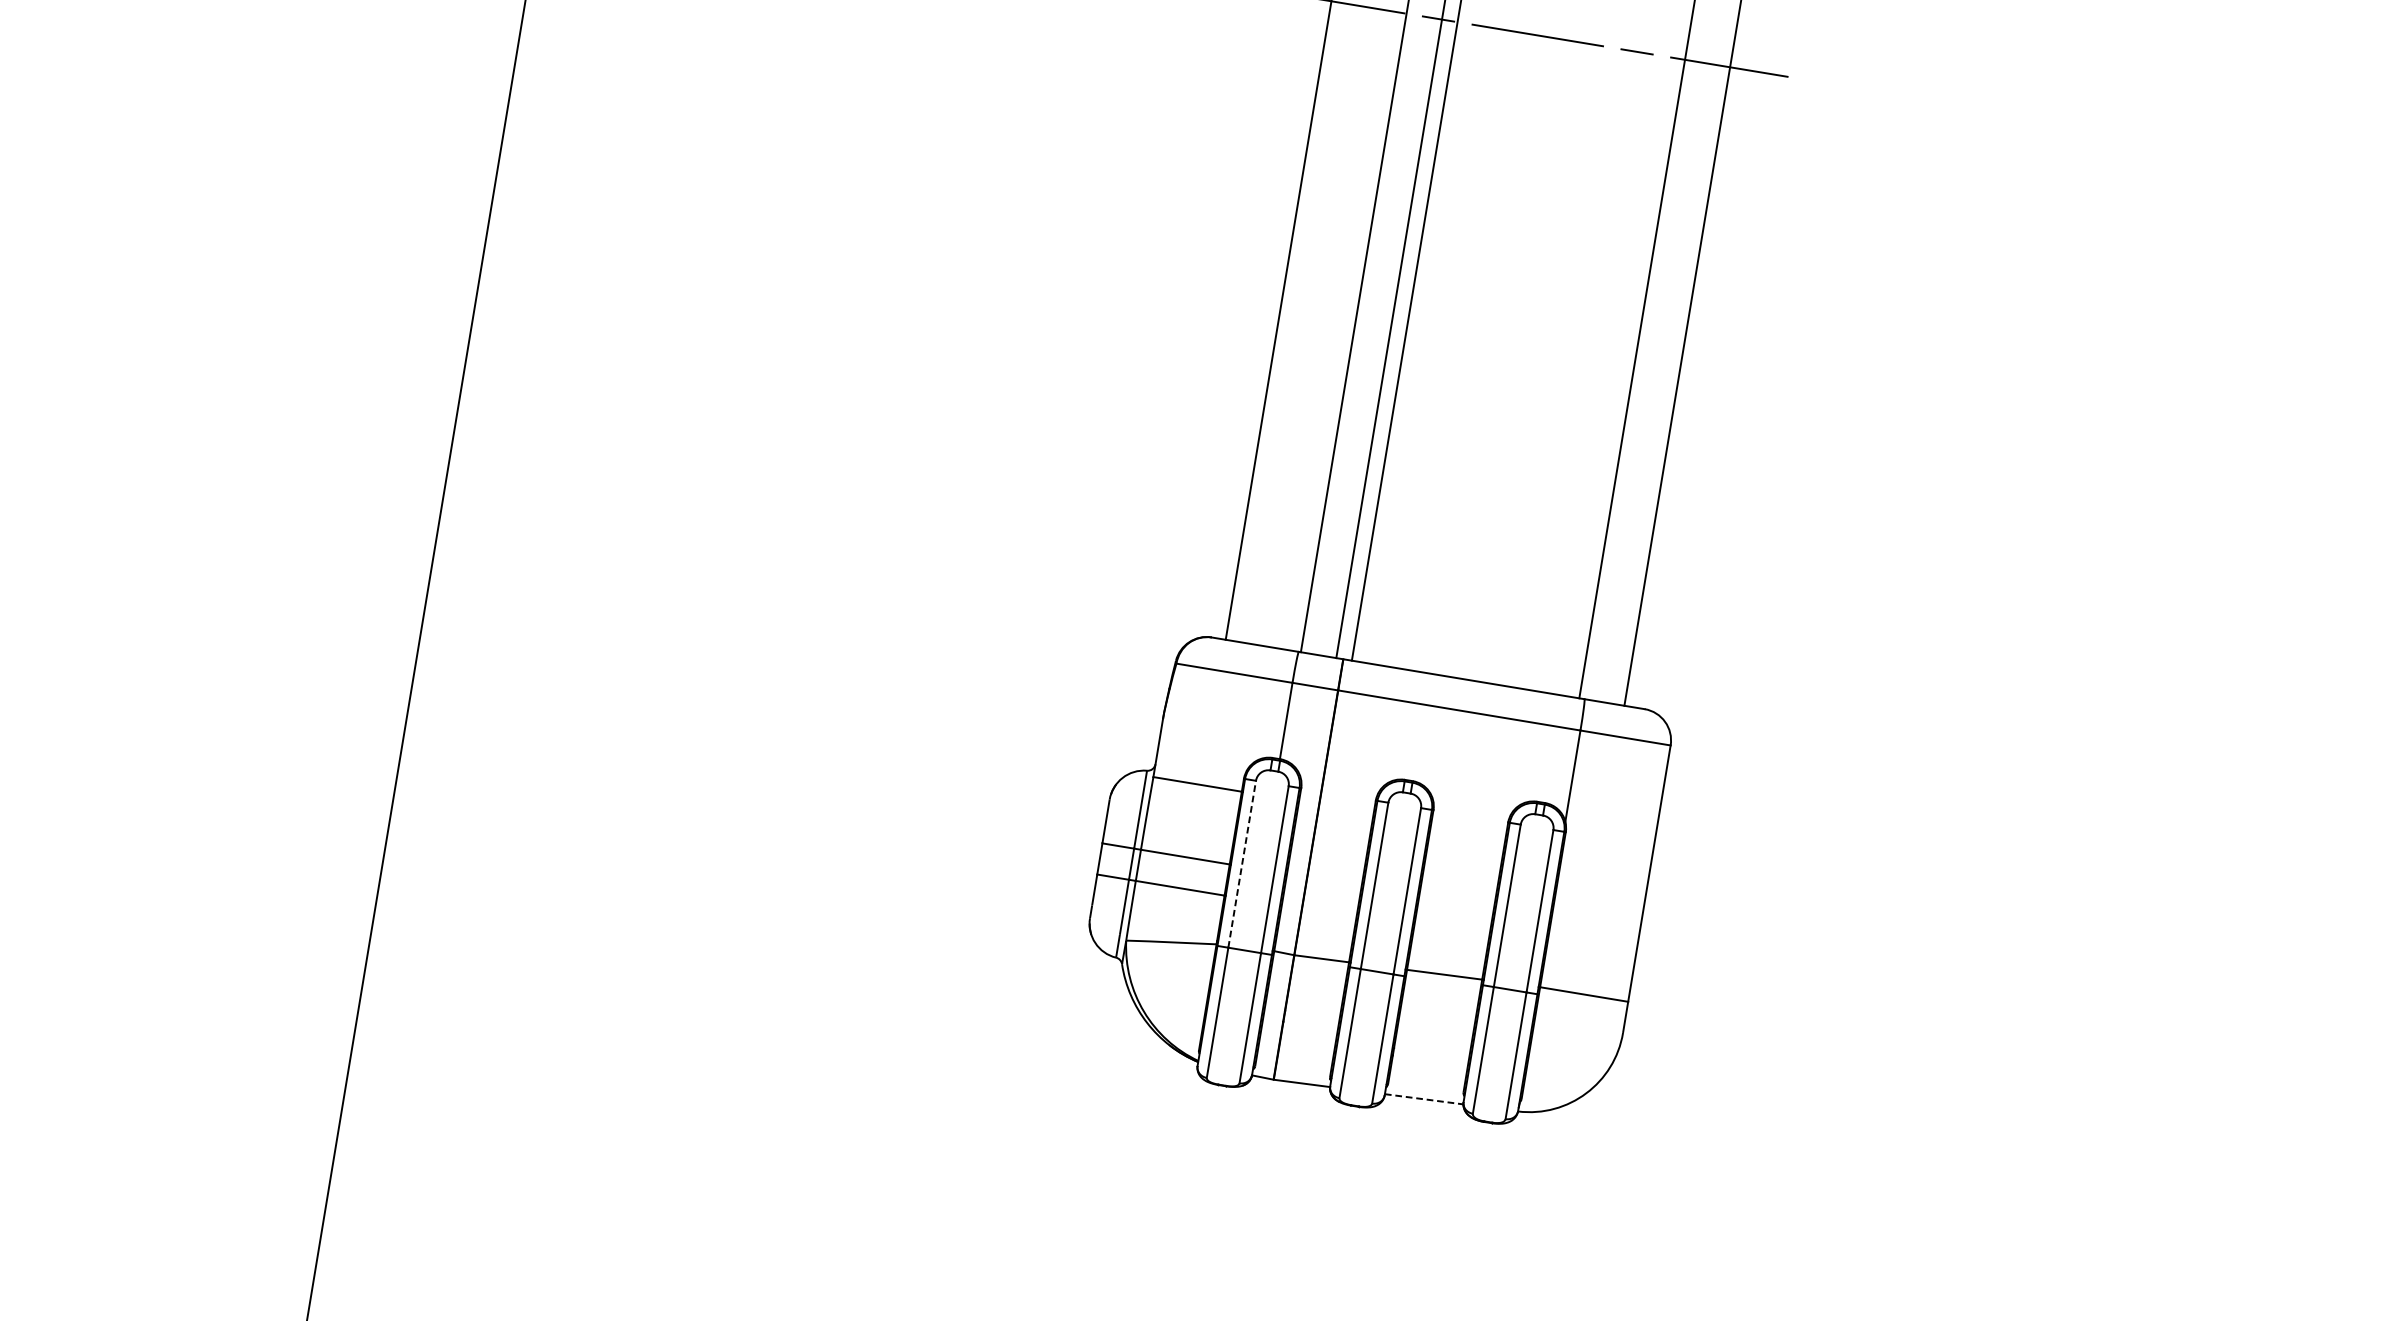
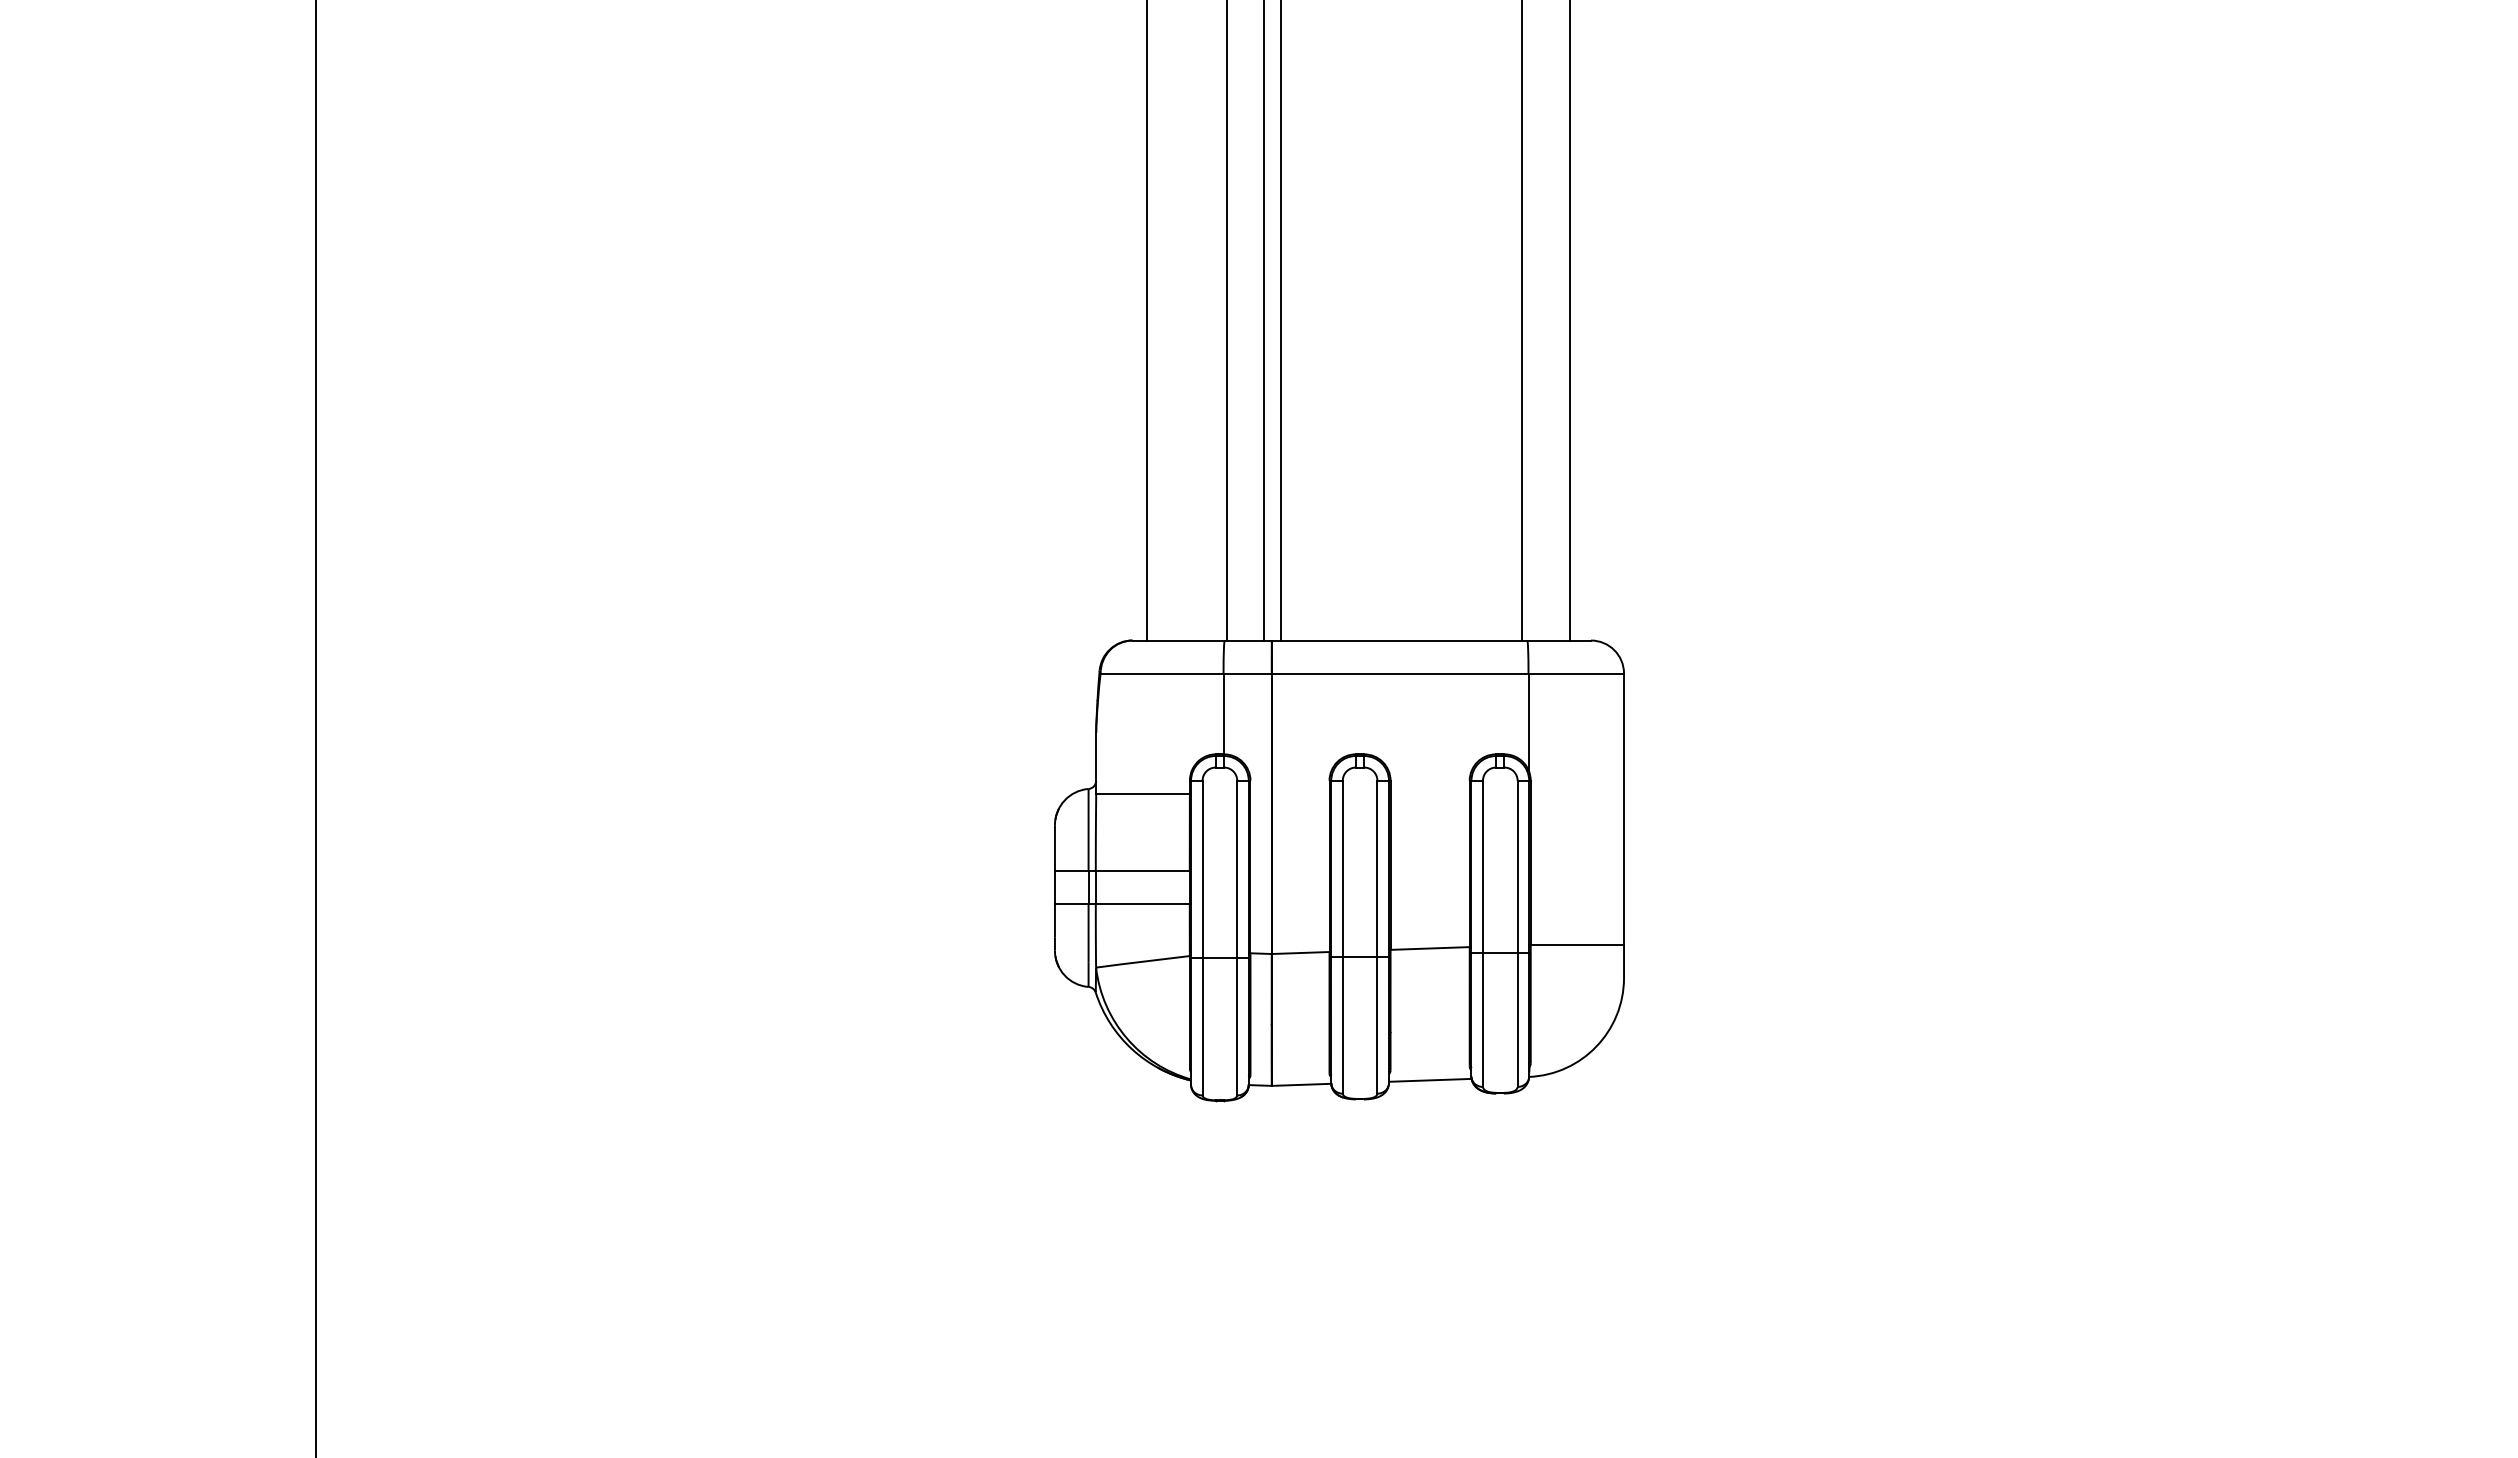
line: (1242, 863) -> (1202, 868), dashed -> solid
line: (1424, 1099) -> (1430, 1080), dashed -> solid

